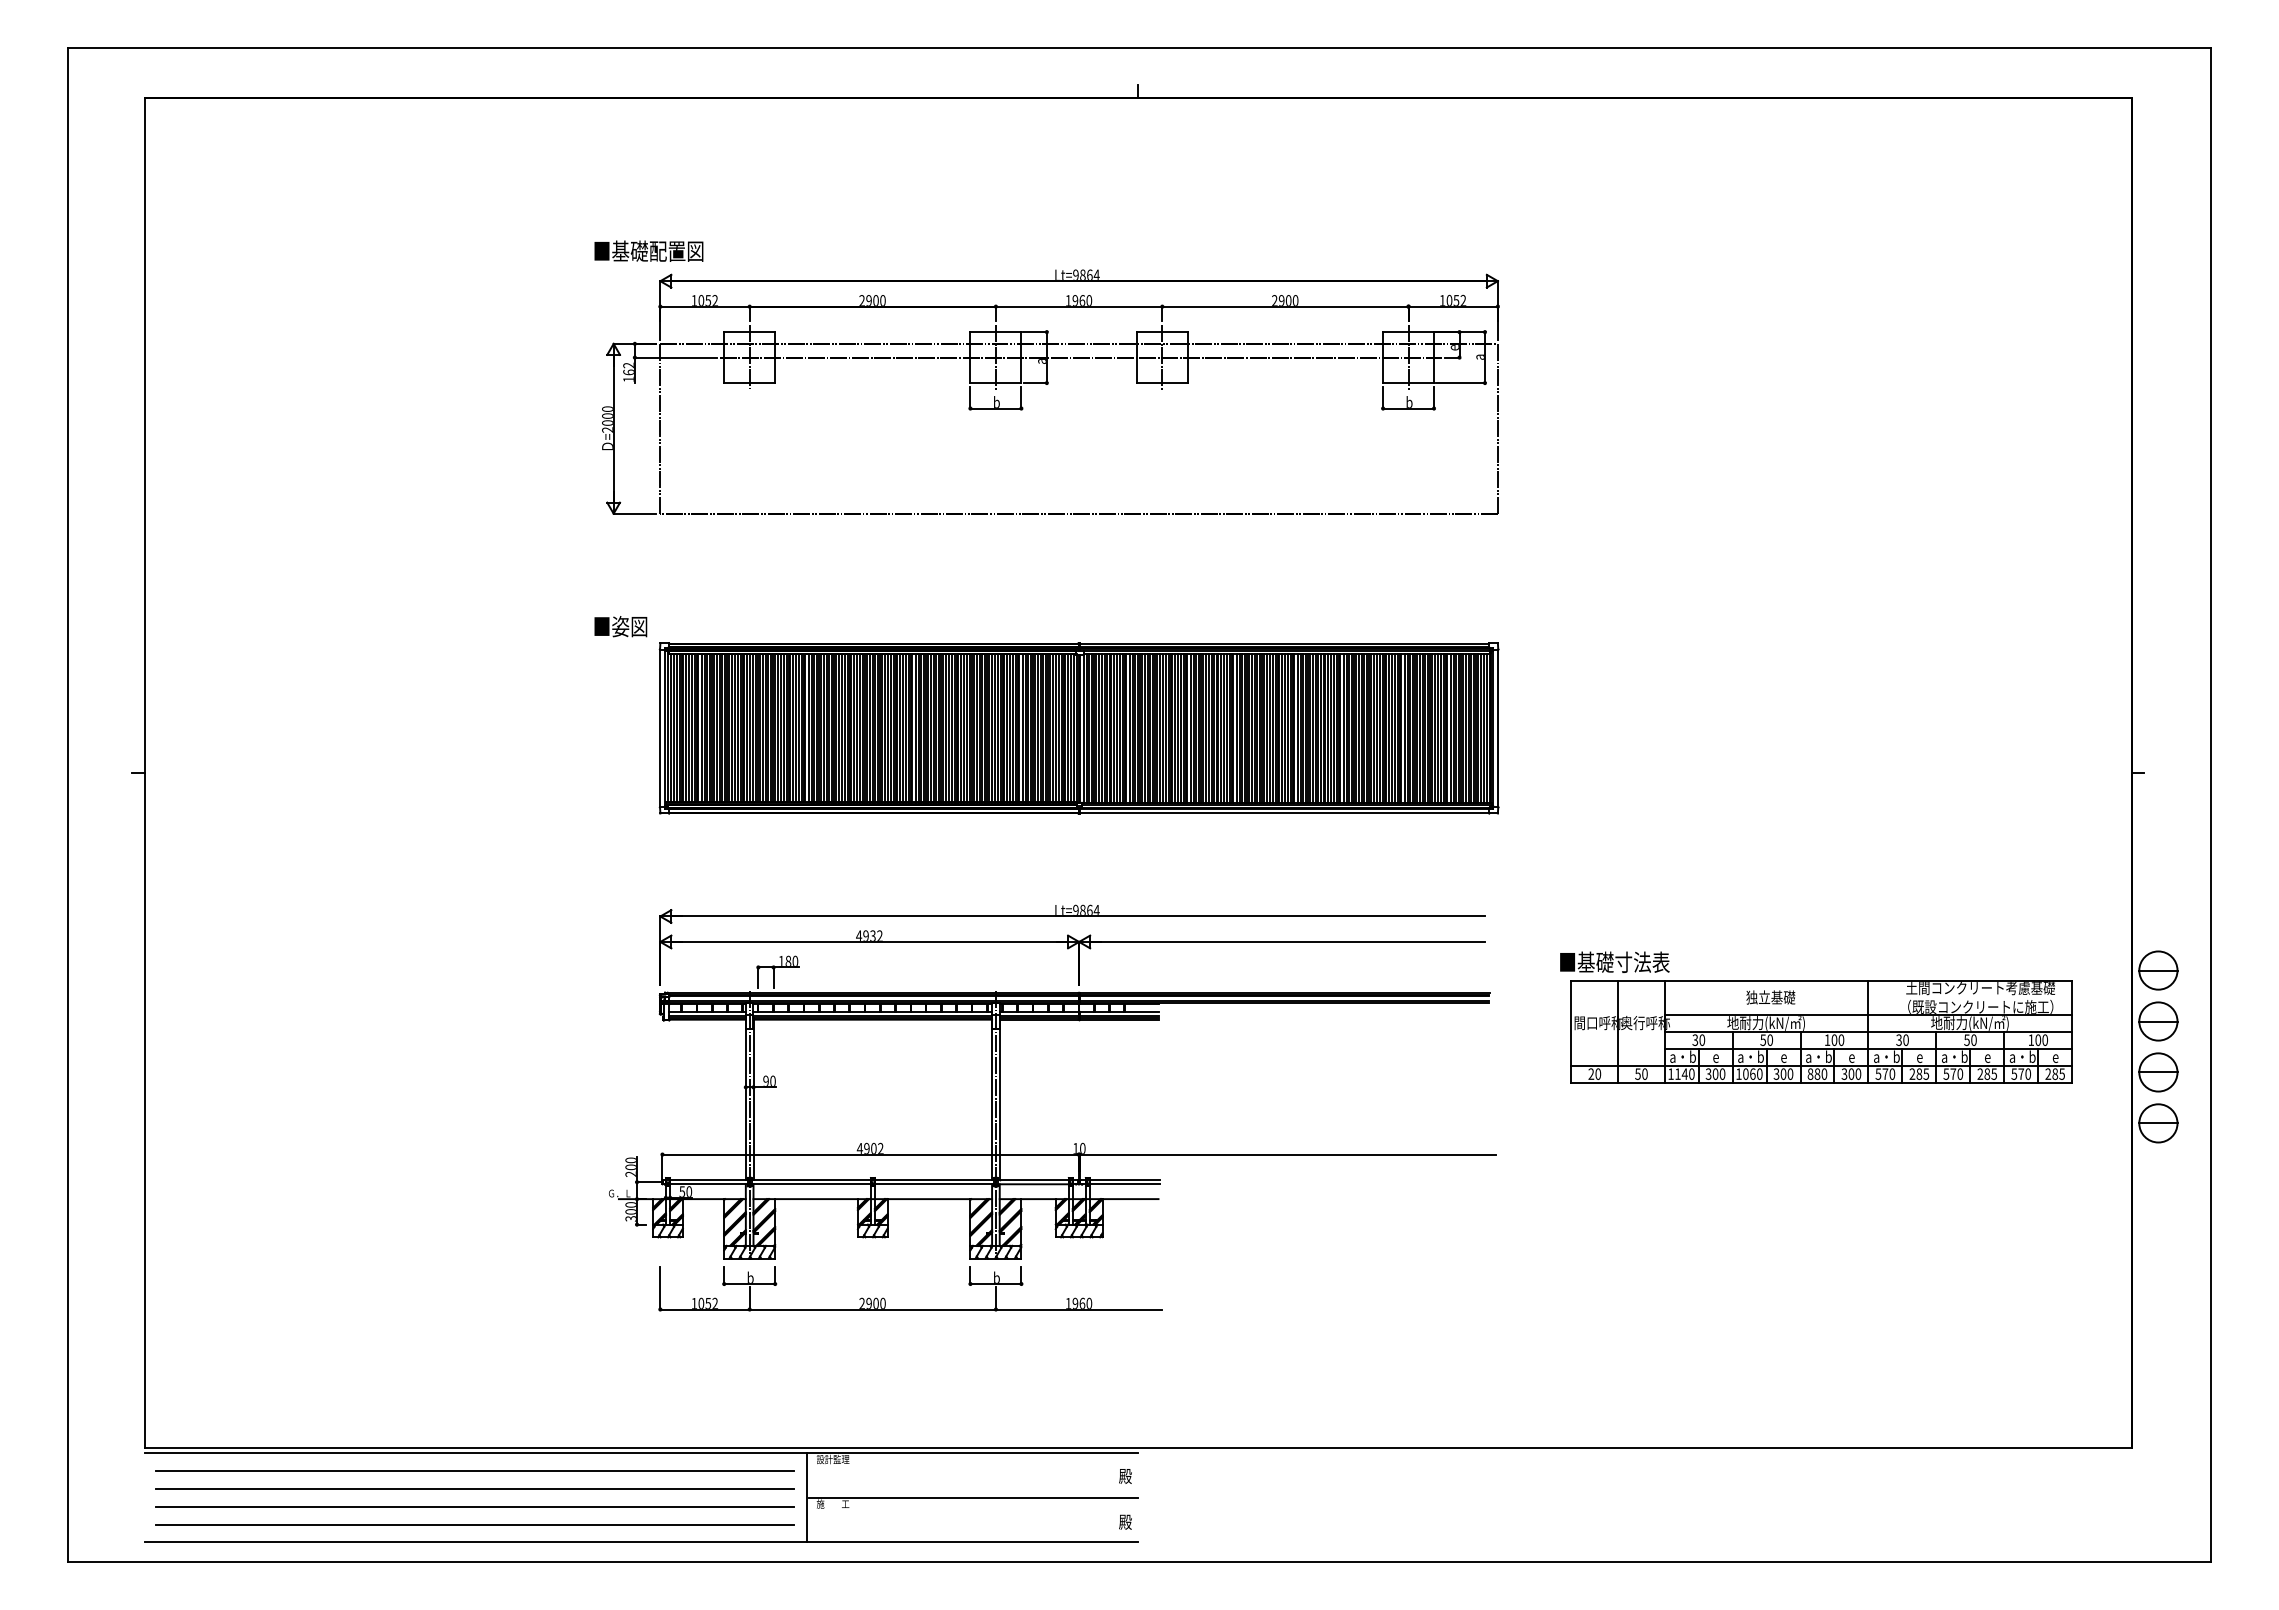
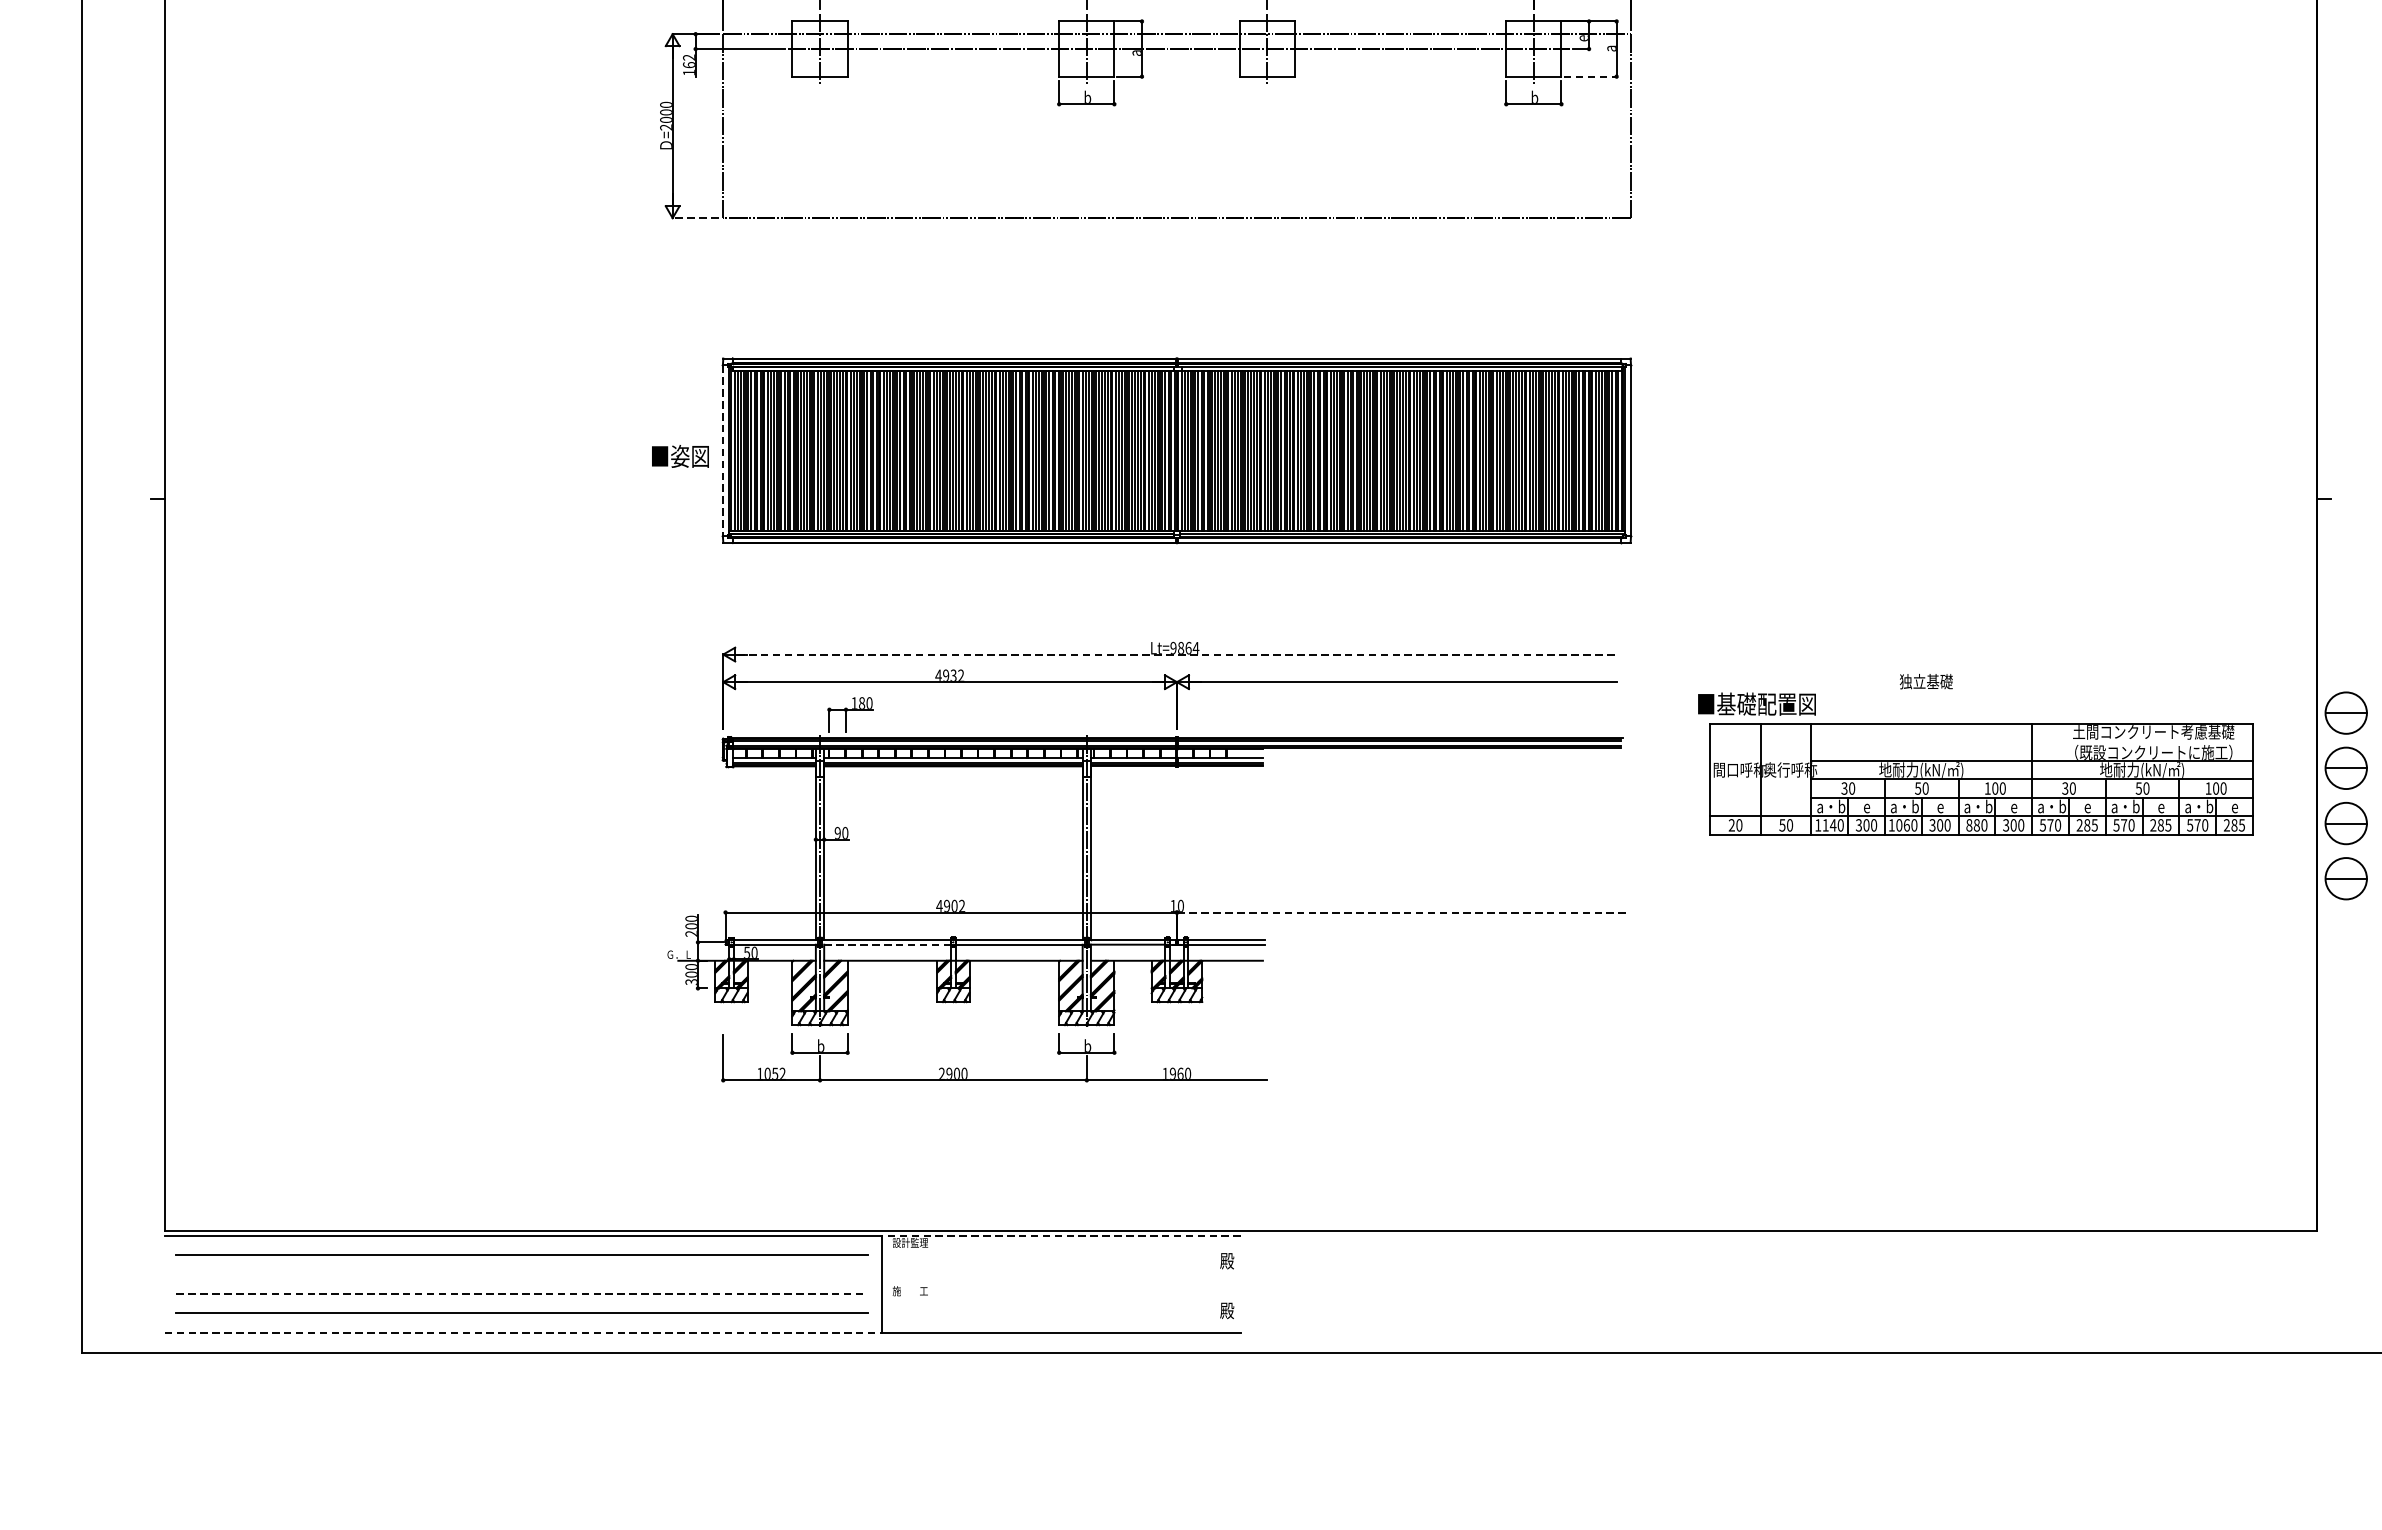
line: (1461, 383) -> (1591, 77), solid -> dashed
line: (634, 513) -> (695, 217), solid -> dashed
text: (620, 626) -> (680, 456), moved
line: (660, 728) -> (723, 450), solid -> dashed
line: (1079, 916) -> (1177, 654), solid -> dashed
text: (1642, 962) -> (1787, 704), ■基礎寸法表 -> ■基礎配置図
text: (1770, 997) -> (1925, 681), moved
line: (1288, 1154) -> (1403, 912), solid -> dashed
line: (810, 1184) -> (885, 944), solid -> dashed
line: (972, 1453) -> (1061, 1236), solid -> dashed
line: (474, 1488) -> (521, 1274), removed
line: (973, 1497) -> (1062, 1284), removed
line: (475, 1506) -> (522, 1293), solid -> dashed
line: (476, 1542) -> (524, 1332), solid -> dashed

